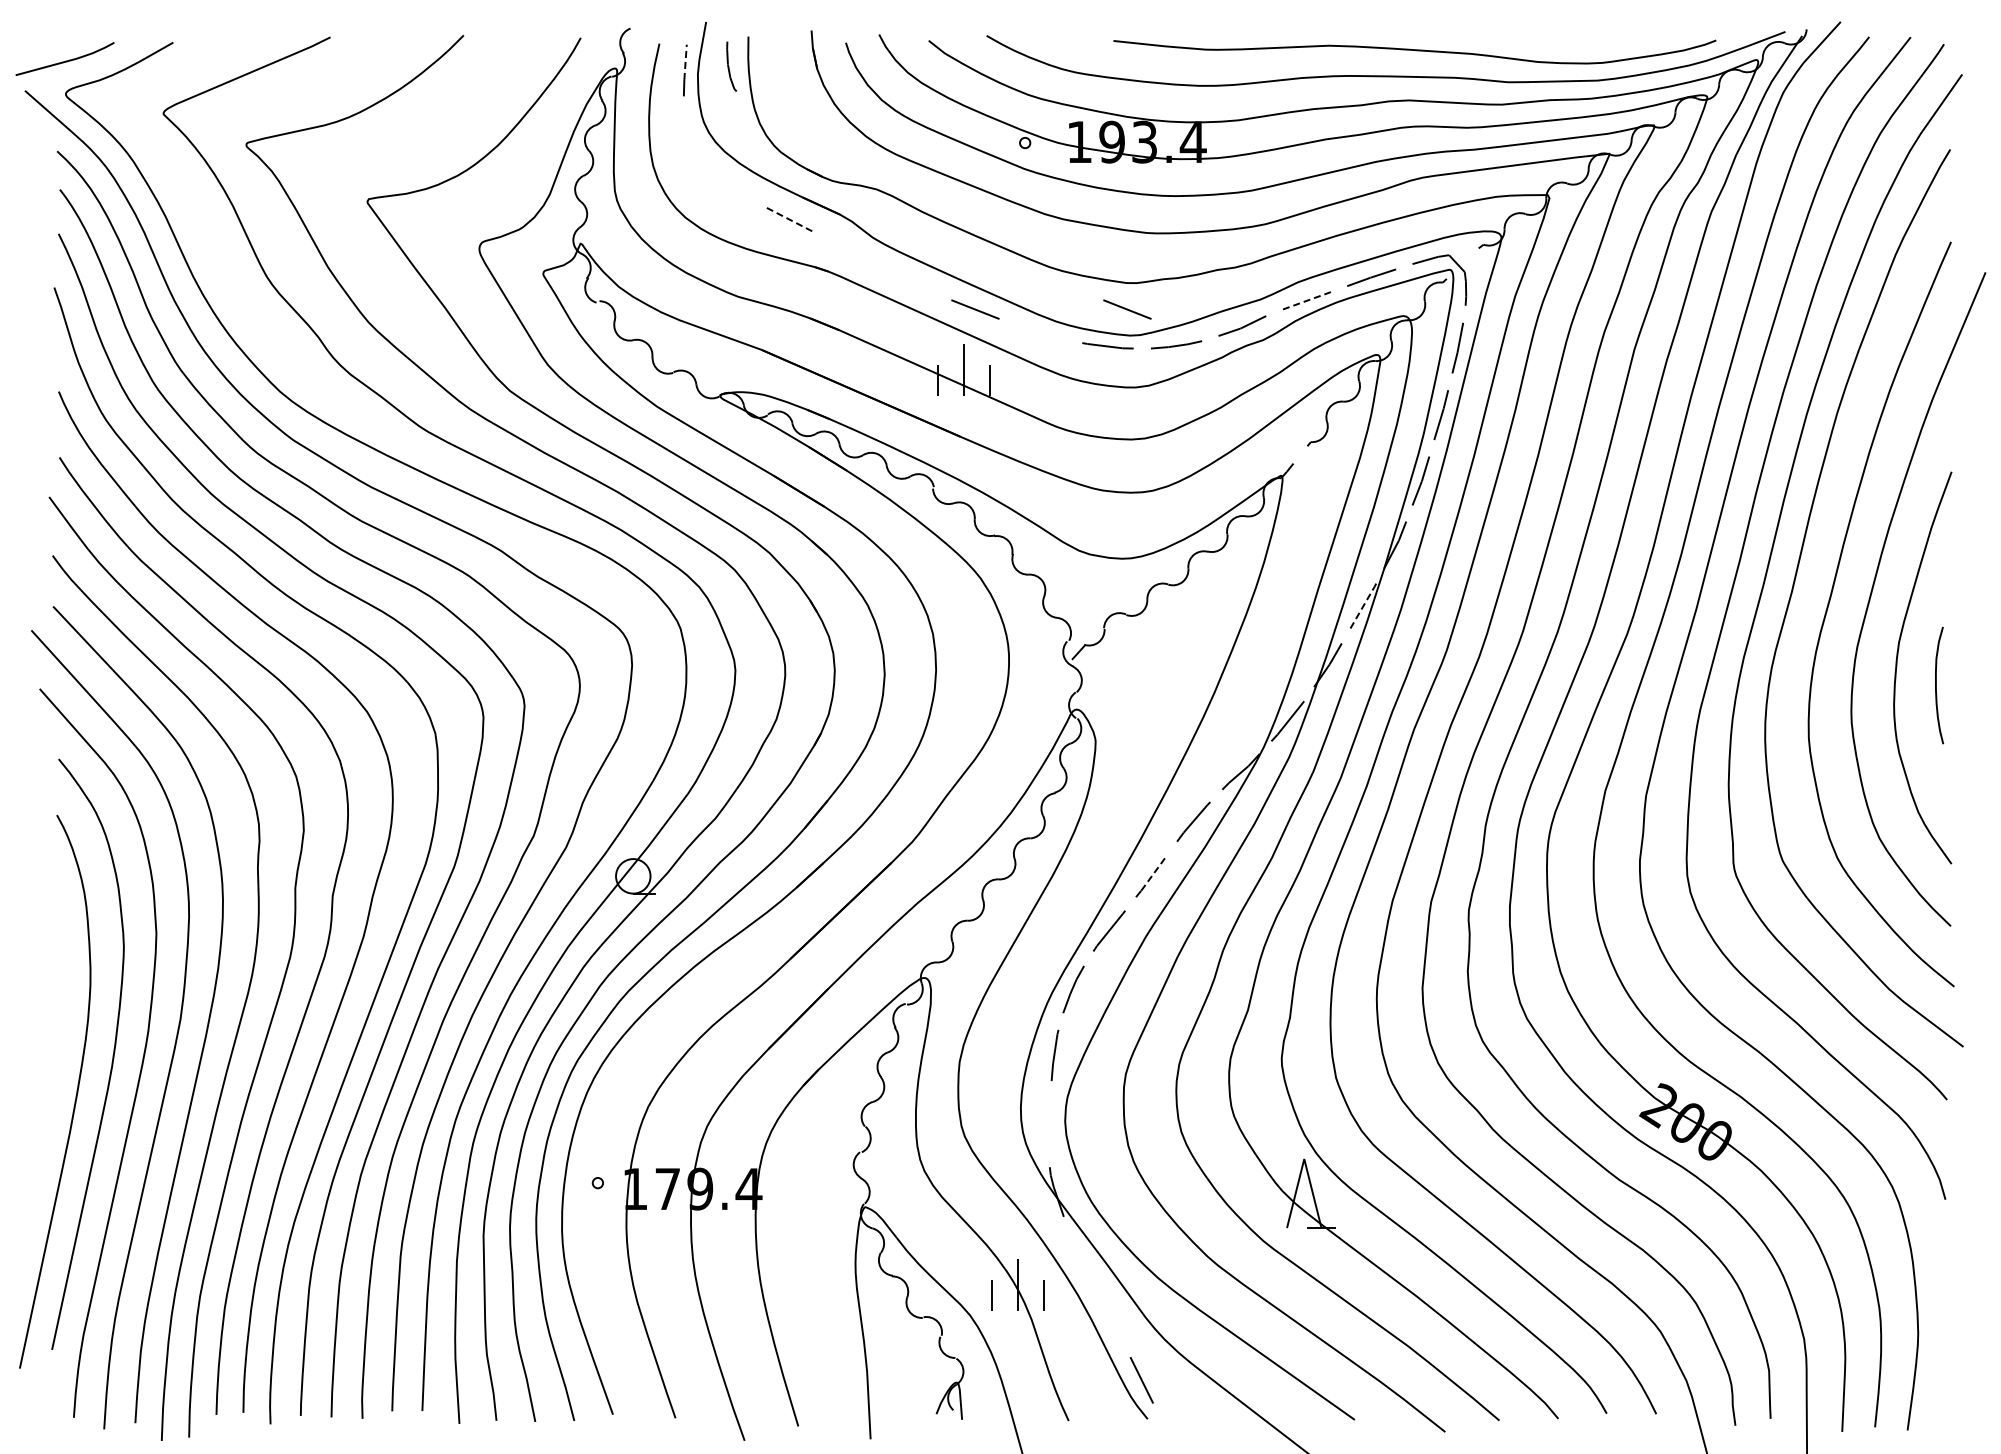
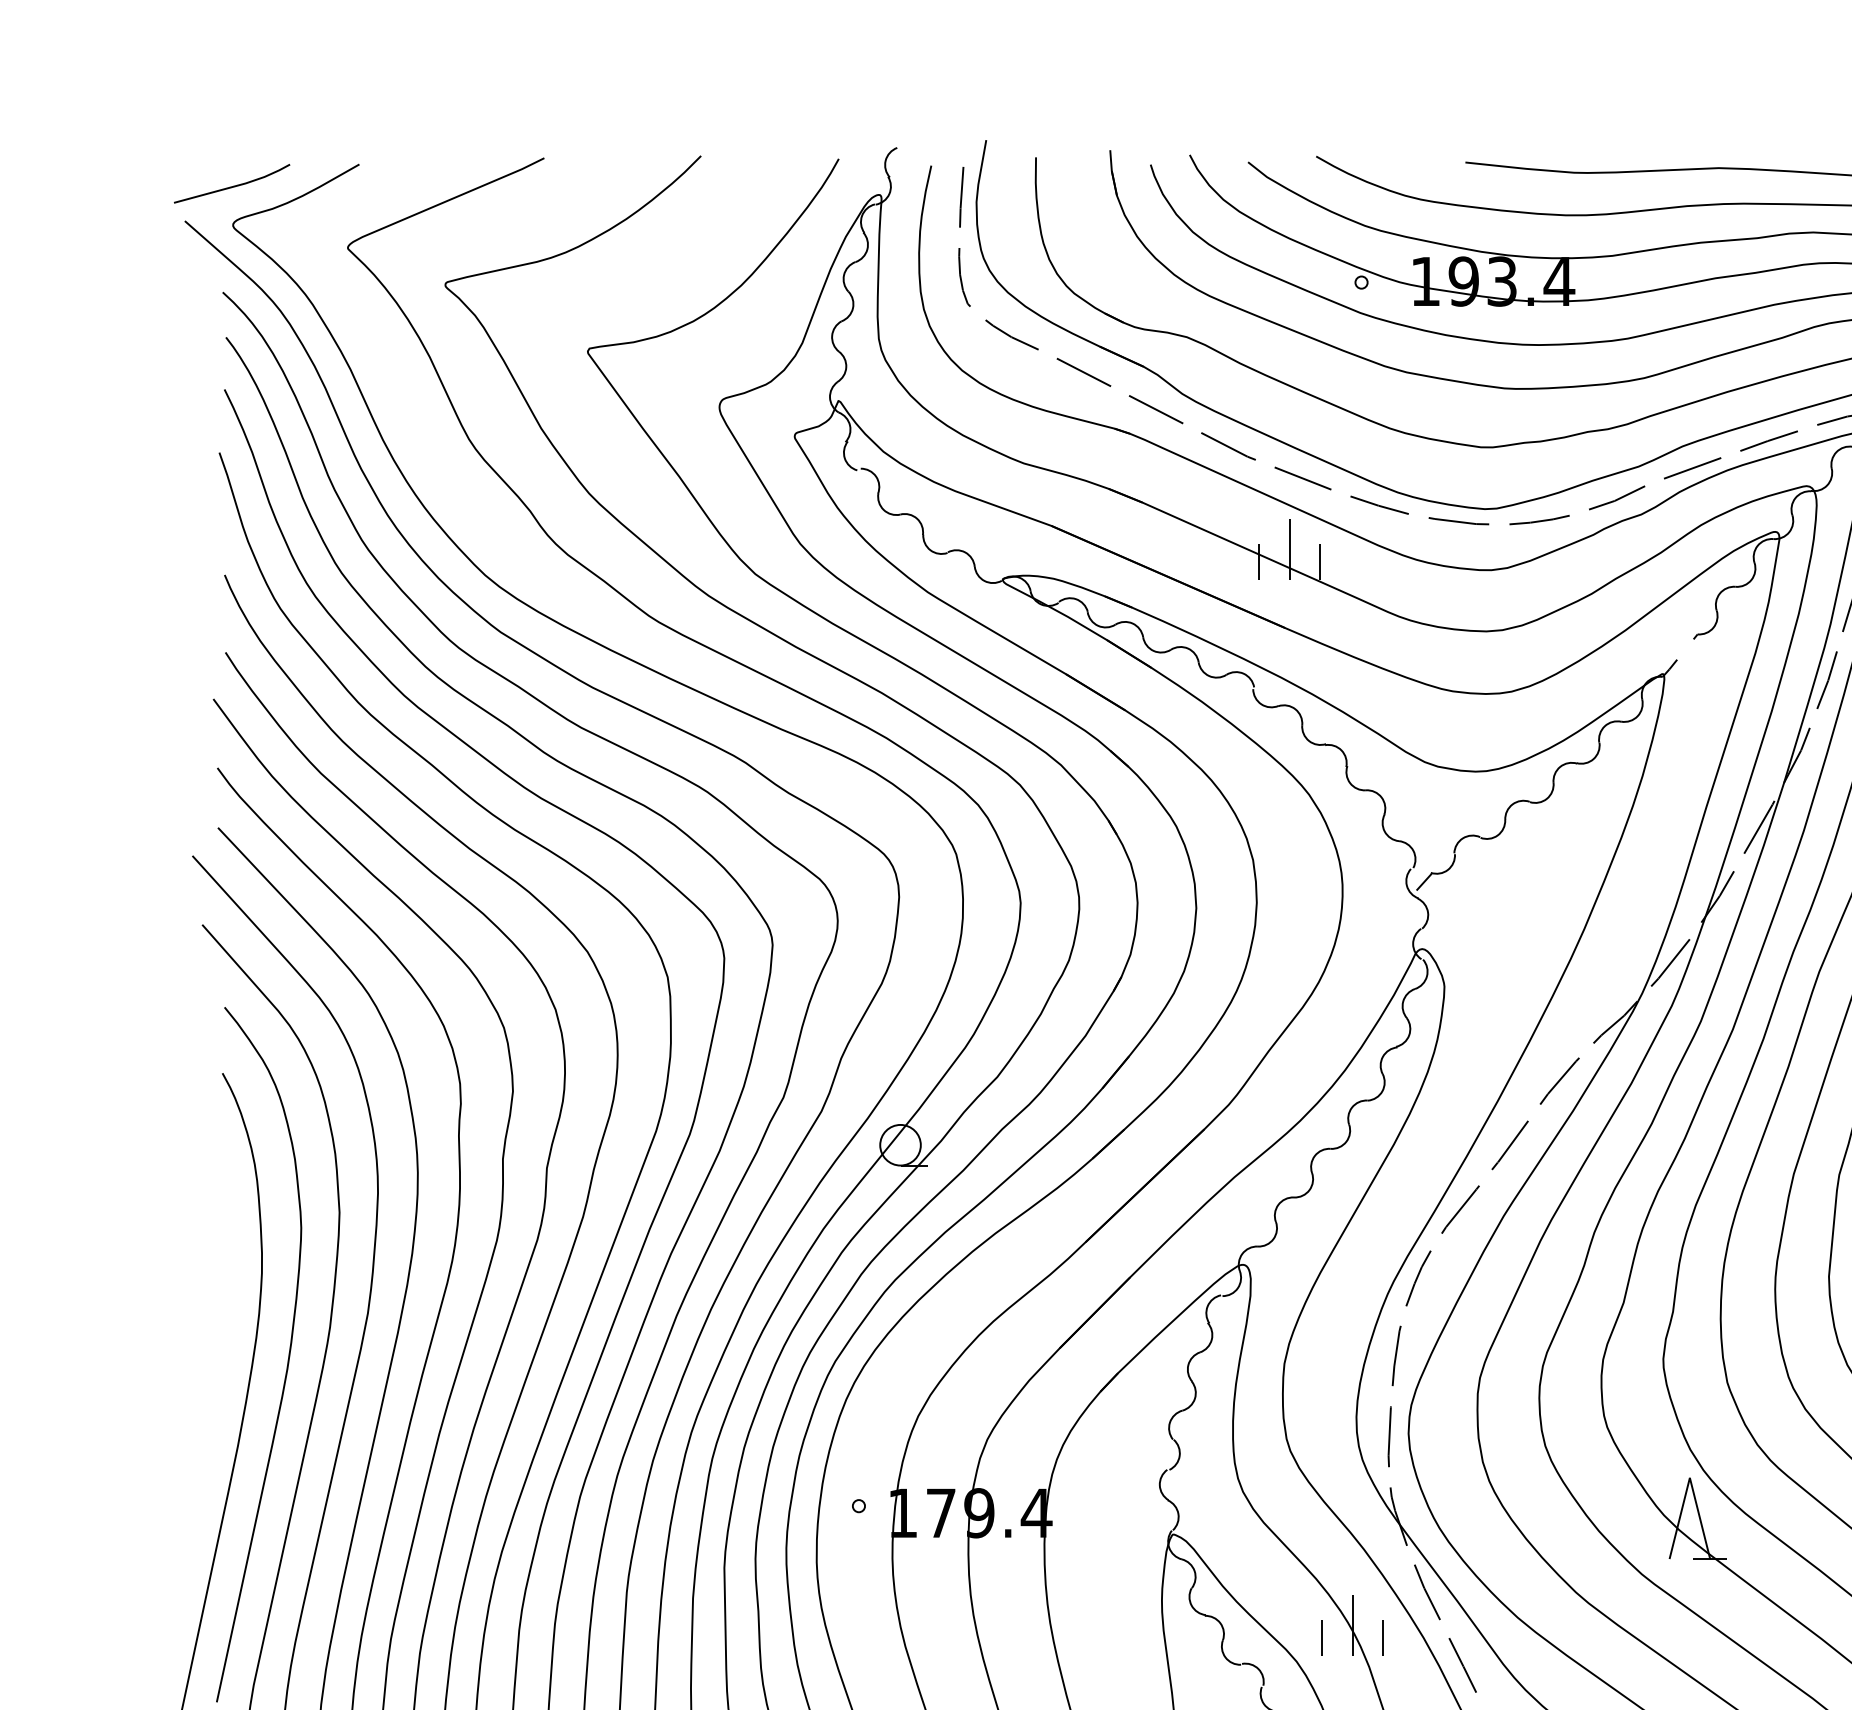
line: (685, 62) -> (961, 187), dashed -> solid
part: (731, 66) -> (964, 277), moved
part: (727, 187) -> (1011, 334), added
line: (789, 219) -> (1084, 372), dashed -> solid
line: (850, 250) -> (1156, 409), added
line: (911, 282) -> (1227, 446), added
line: (1306, 300) -> (1692, 467), dashed -> solid
line: (1127, 309) -> (1481, 478), removed
line: (1040, 332) -> (1379, 505), added
line: (1362, 607) -> (1758, 828), dashed -> solid
line: (1154, 873) -> (1513, 1141), dashed -> solid
line: (1048, 1123) -> (1388, 1436), added
line: (1080, 1255) -> (1426, 1591), added
line: (1111, 1318) -> (1463, 1665), added

